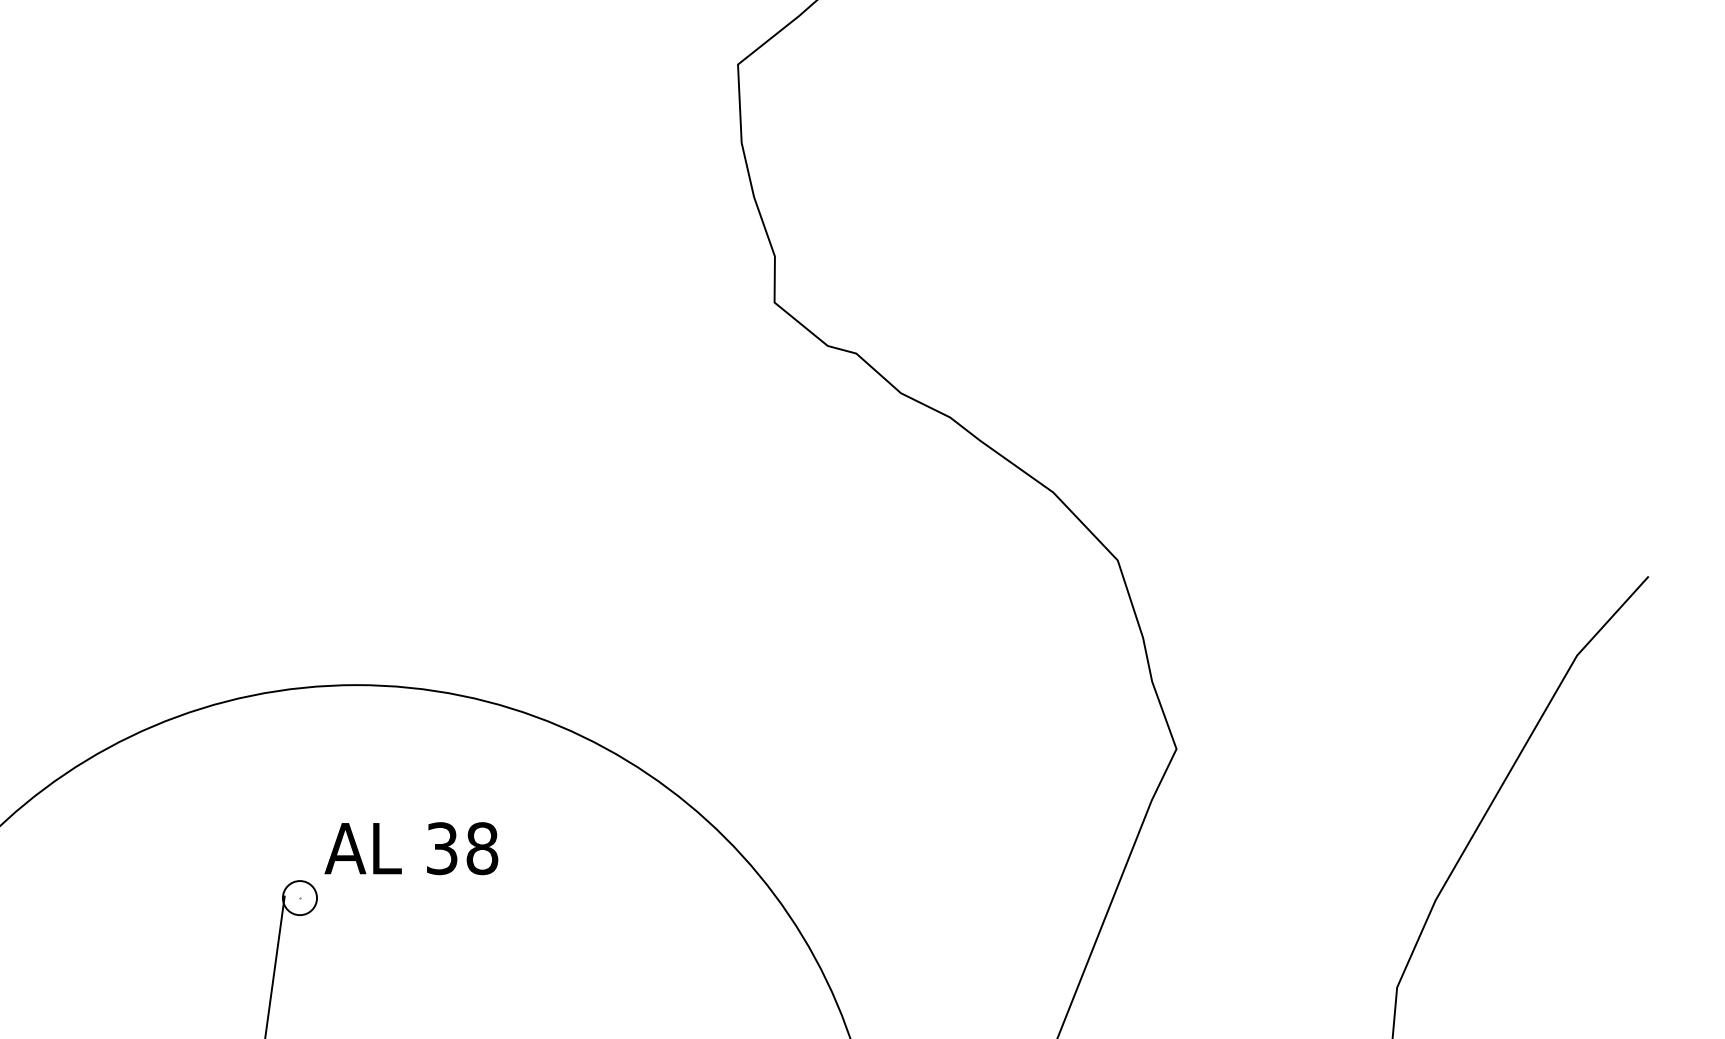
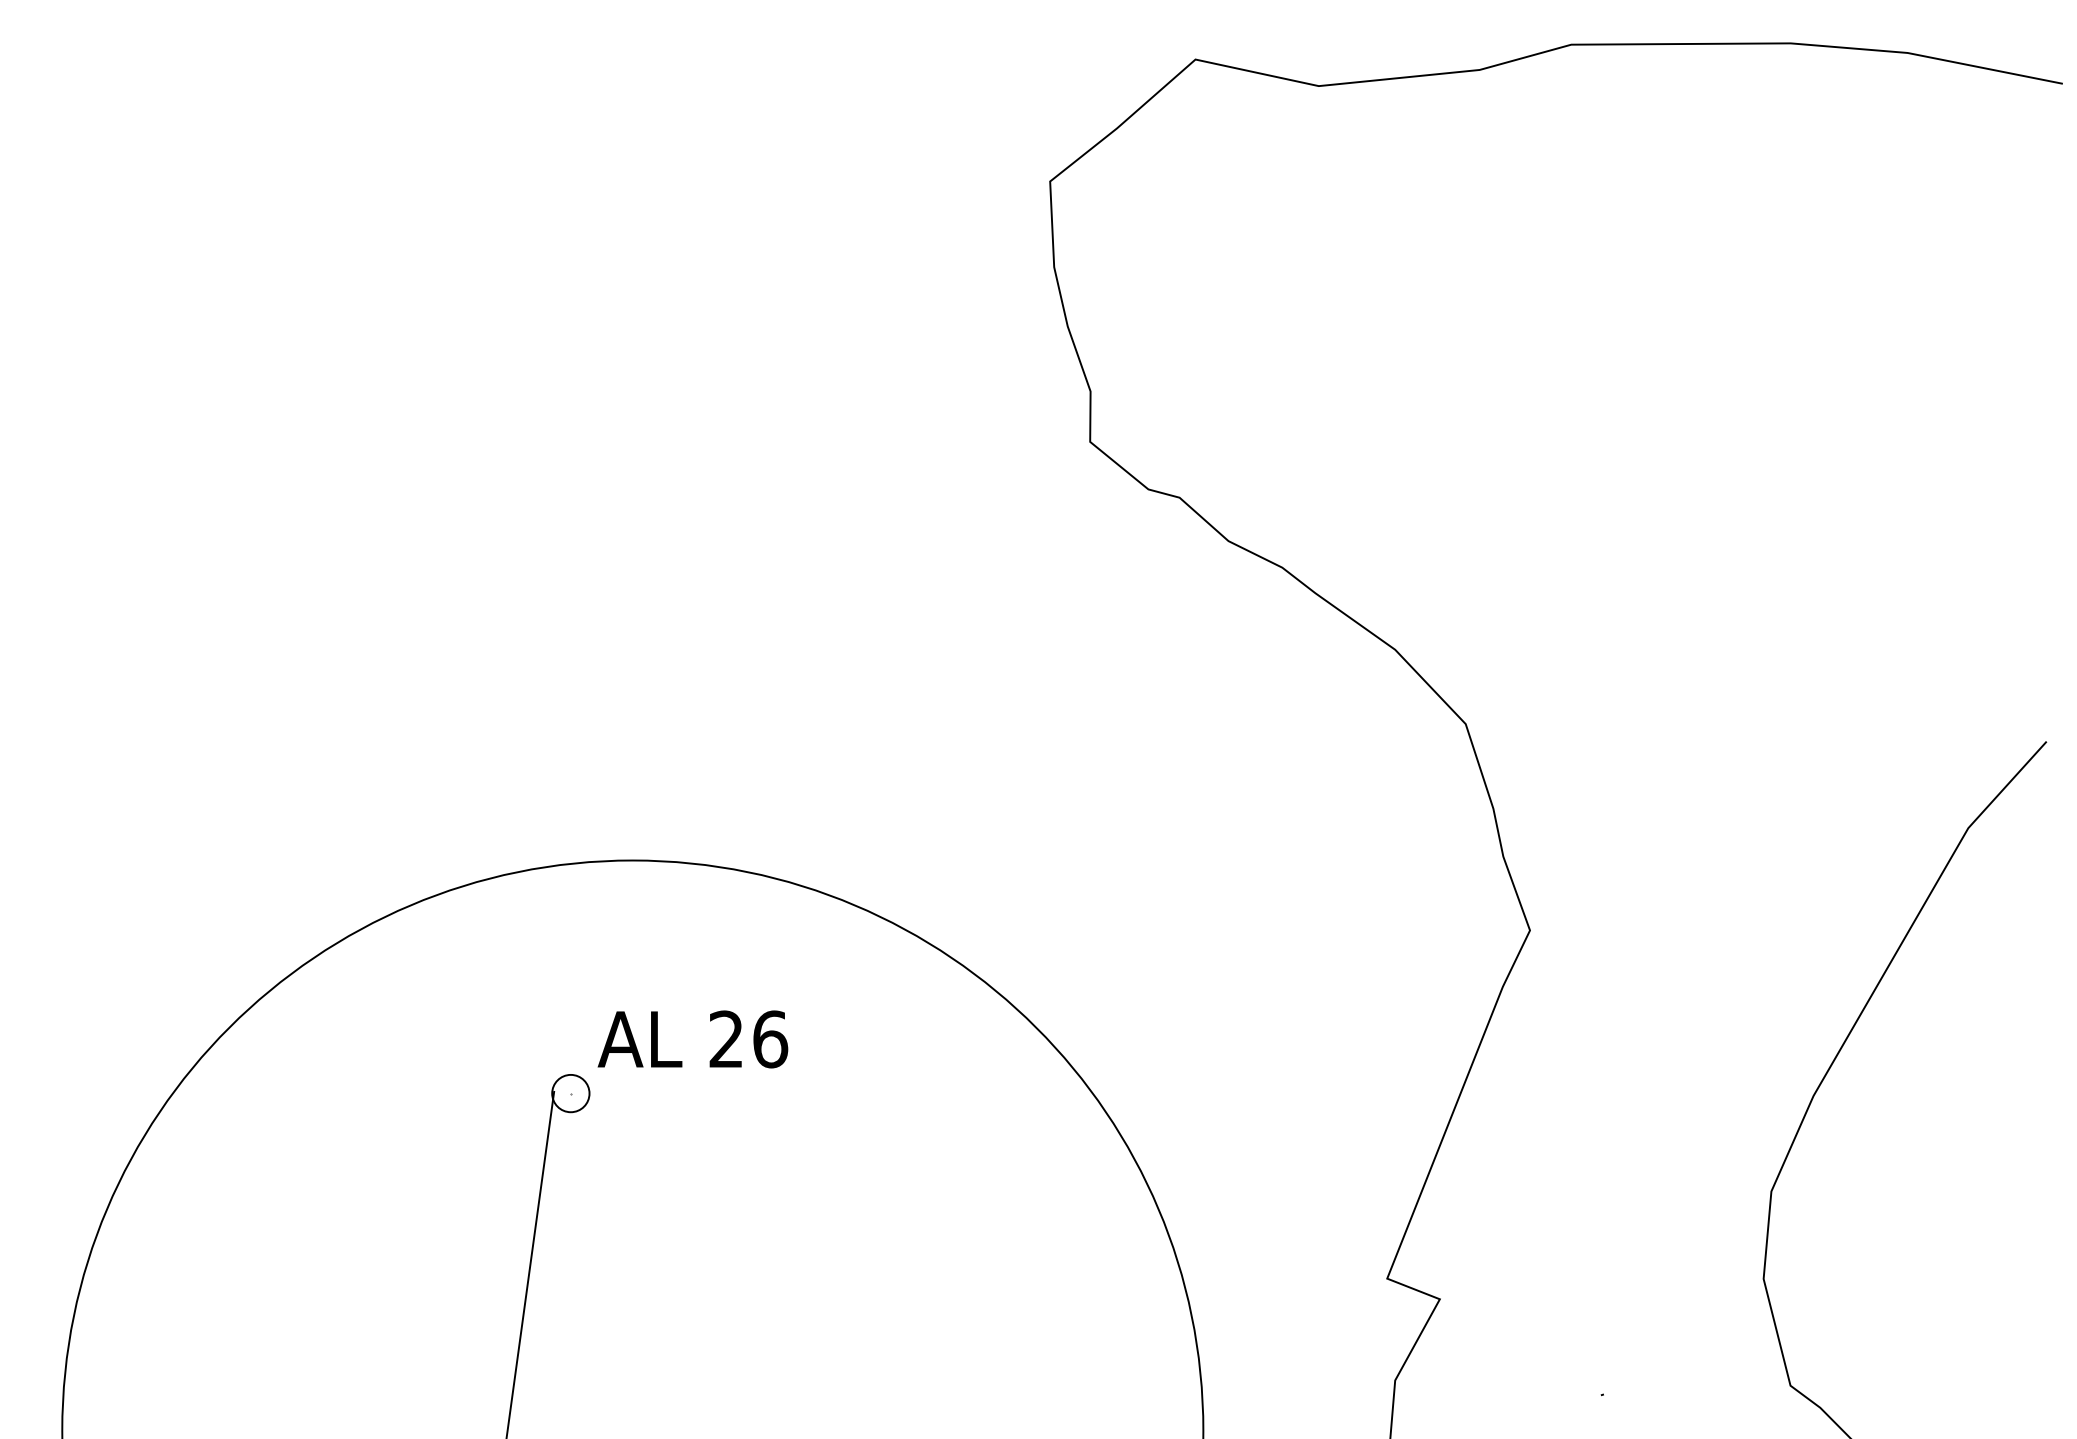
text: (462, 848) -> (748, 1039), 38 -> 26

